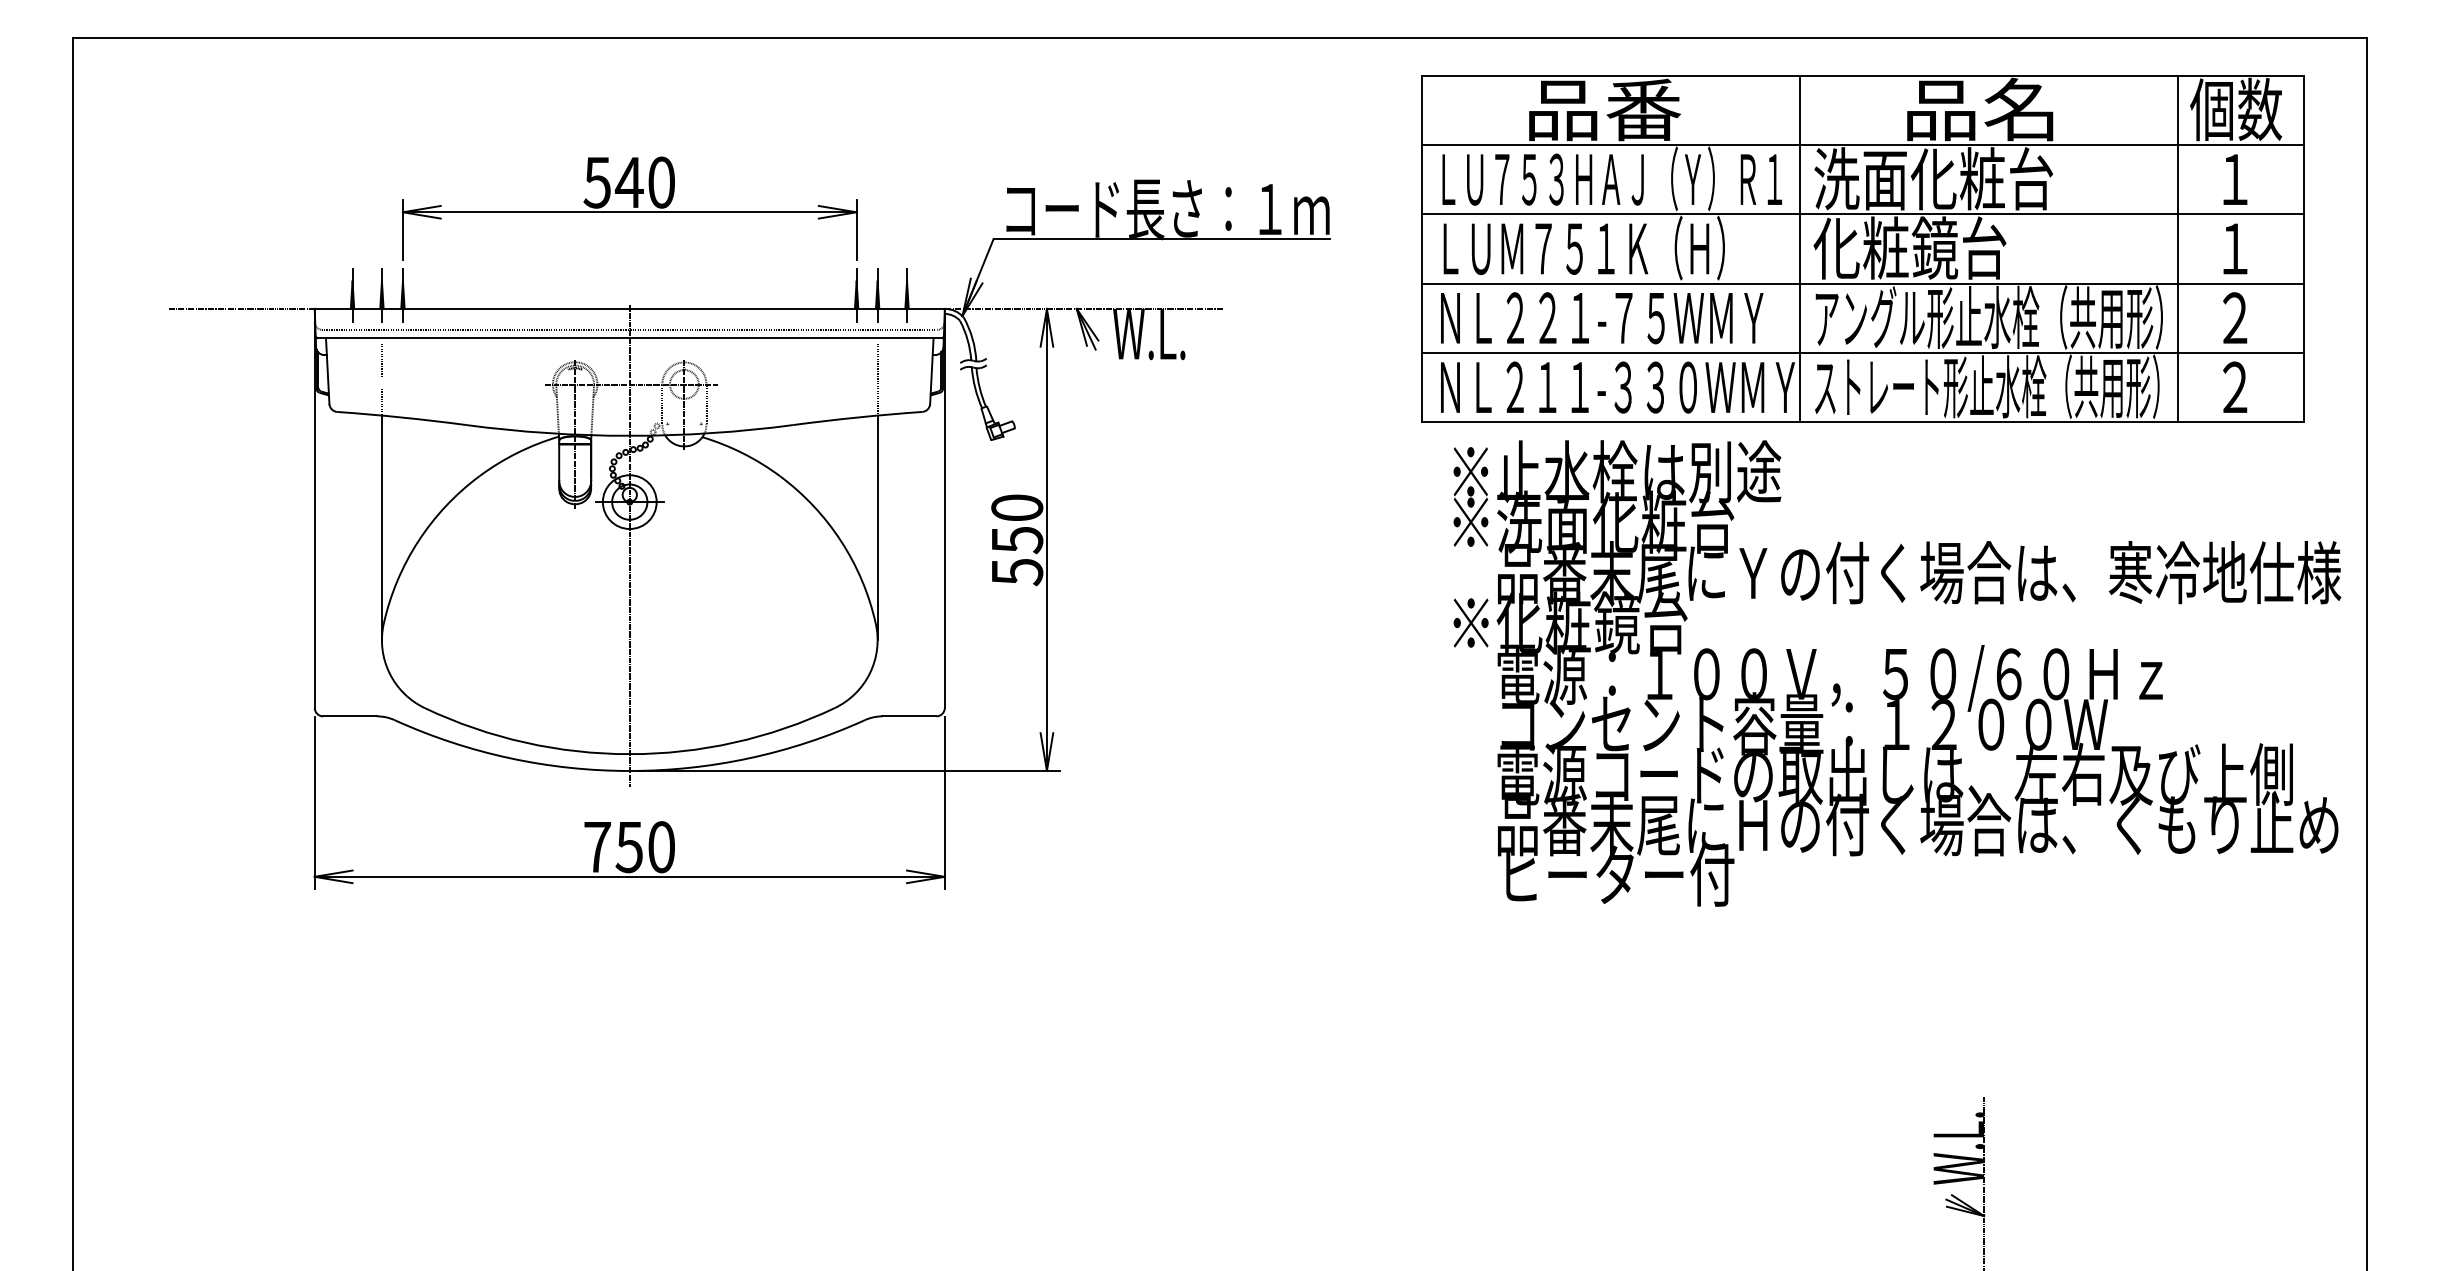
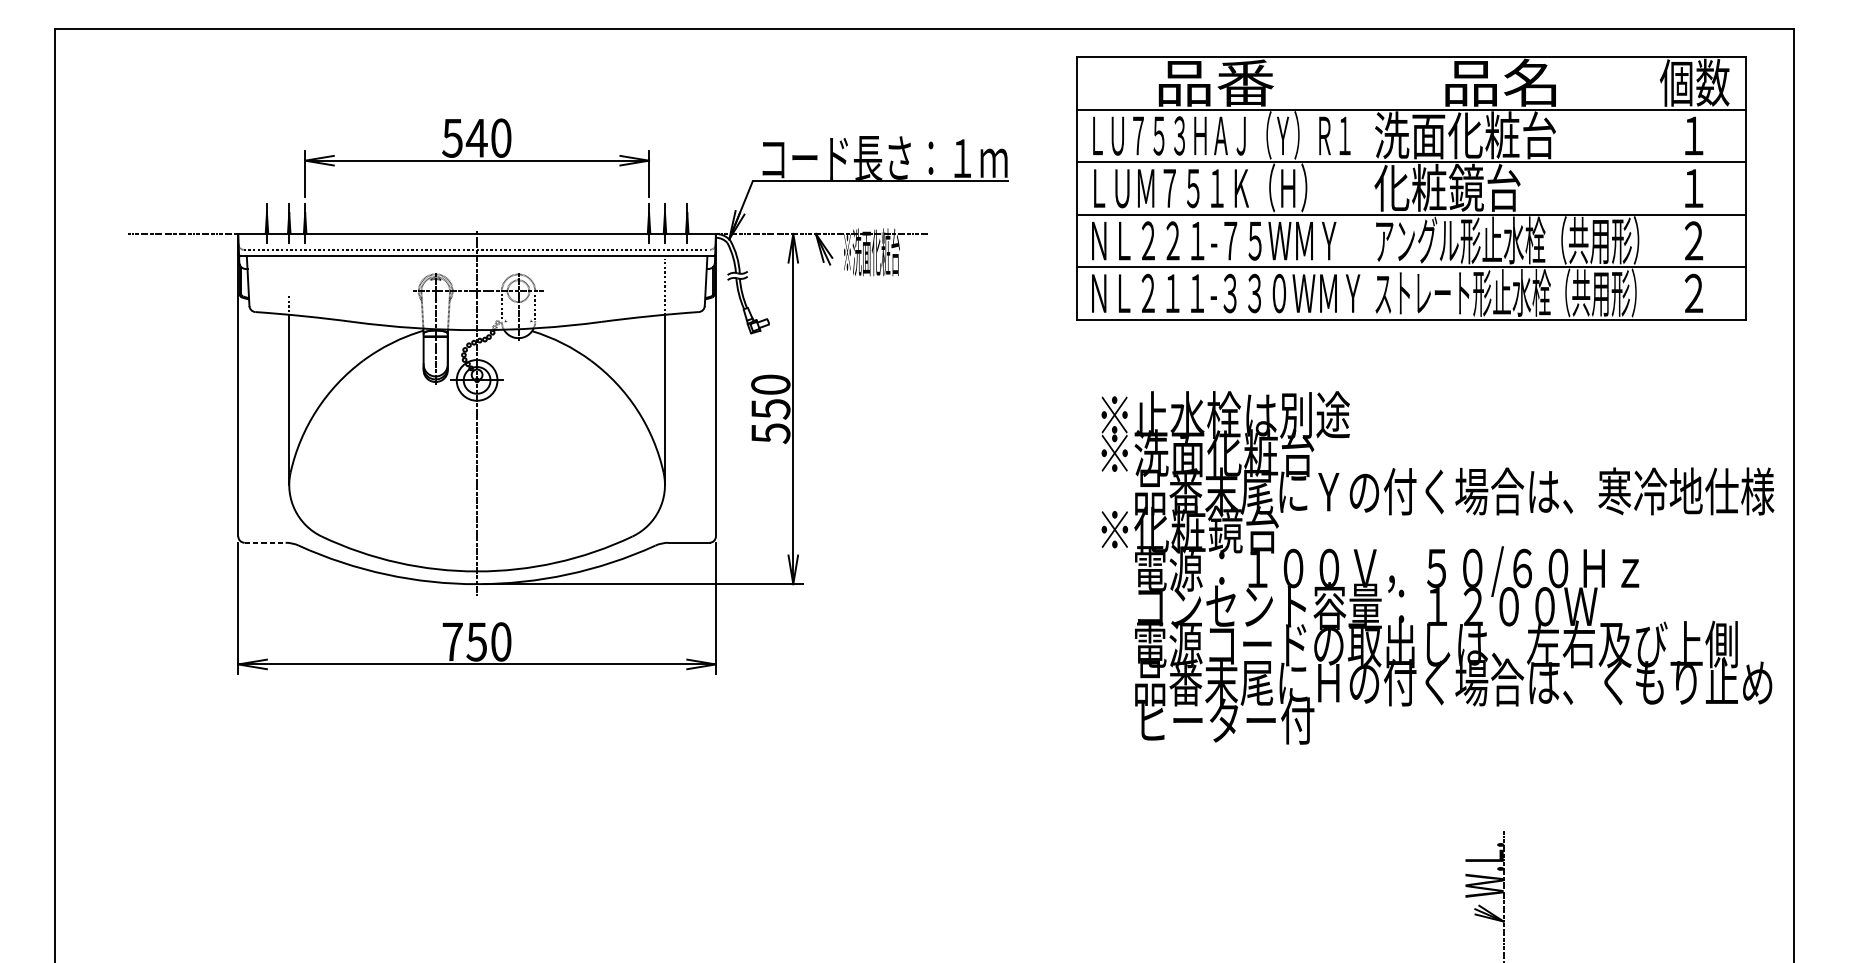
line: (1799, 248) -> (1363, 188), removed
line: (2177, 248) -> (1650, 188), removed
text: (1150, 332) -> (871, 251), W.L. -> ※洗面化粧台
line: (381, 359) -> (288, 272), removed
text: (1897, 673) -> (1438, 567), moved
line: (350, 716) -> (265, 542), solid -> dashed

